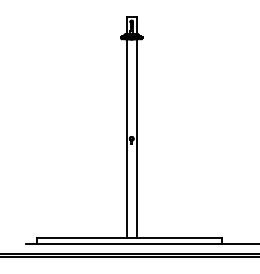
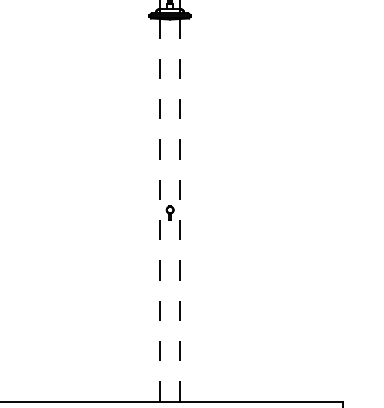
line: (126, 138) -> (160, 209), solid -> dashed
line: (136, 138) -> (179, 209), solid -> dashed

